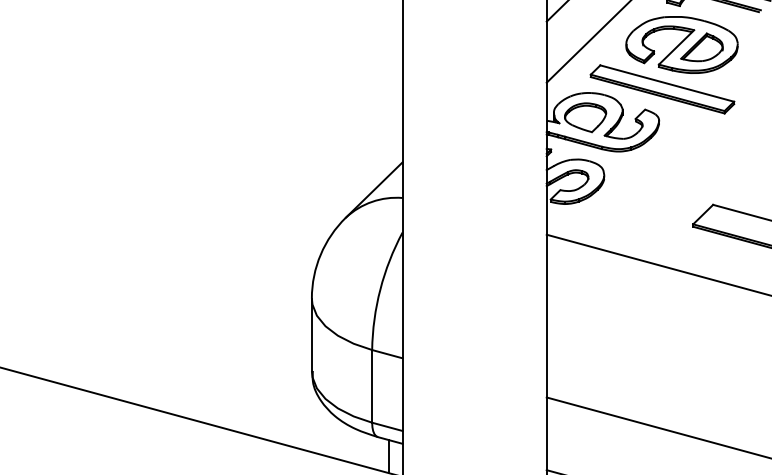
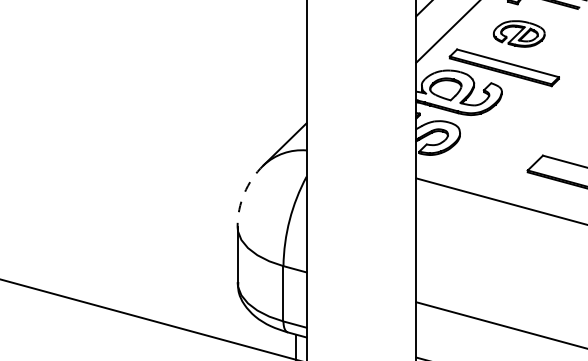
part: (681, 44) -> (518, 33), size x0.6
arc: (320, 254) -> (244, 193), solid -> dashed

